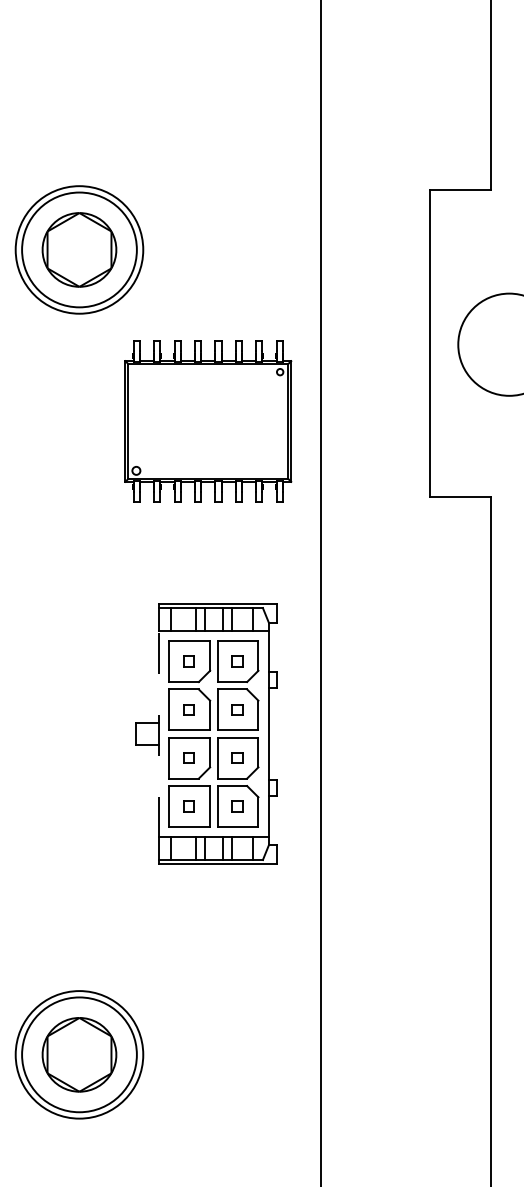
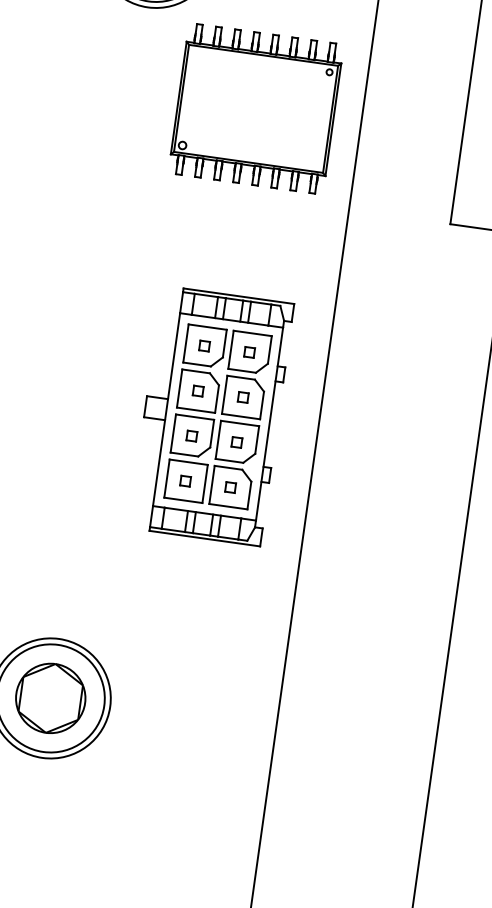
part: (208, 421) -> (256, 108), moved
line: (158, 733) -> (166, 409), dashed -> solid

